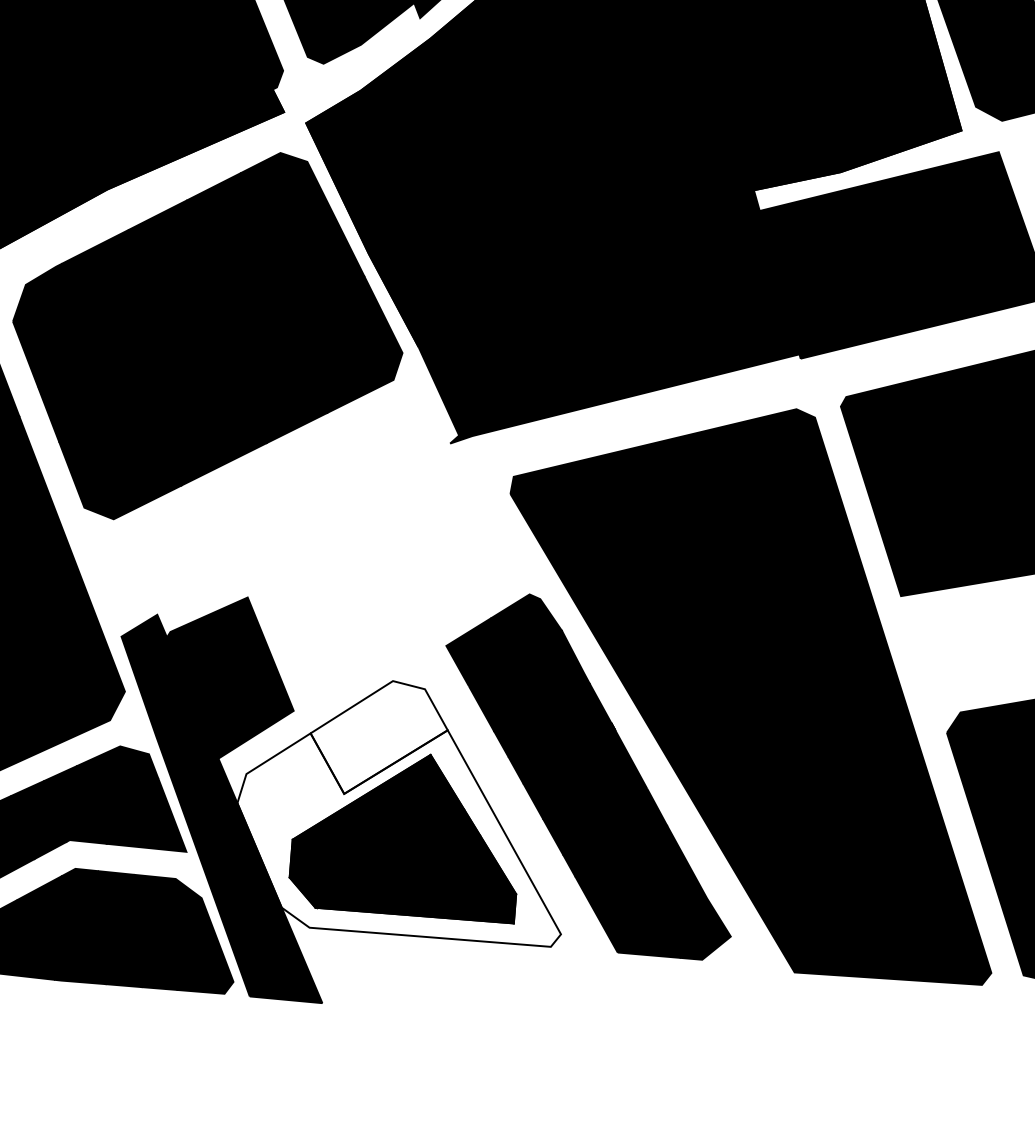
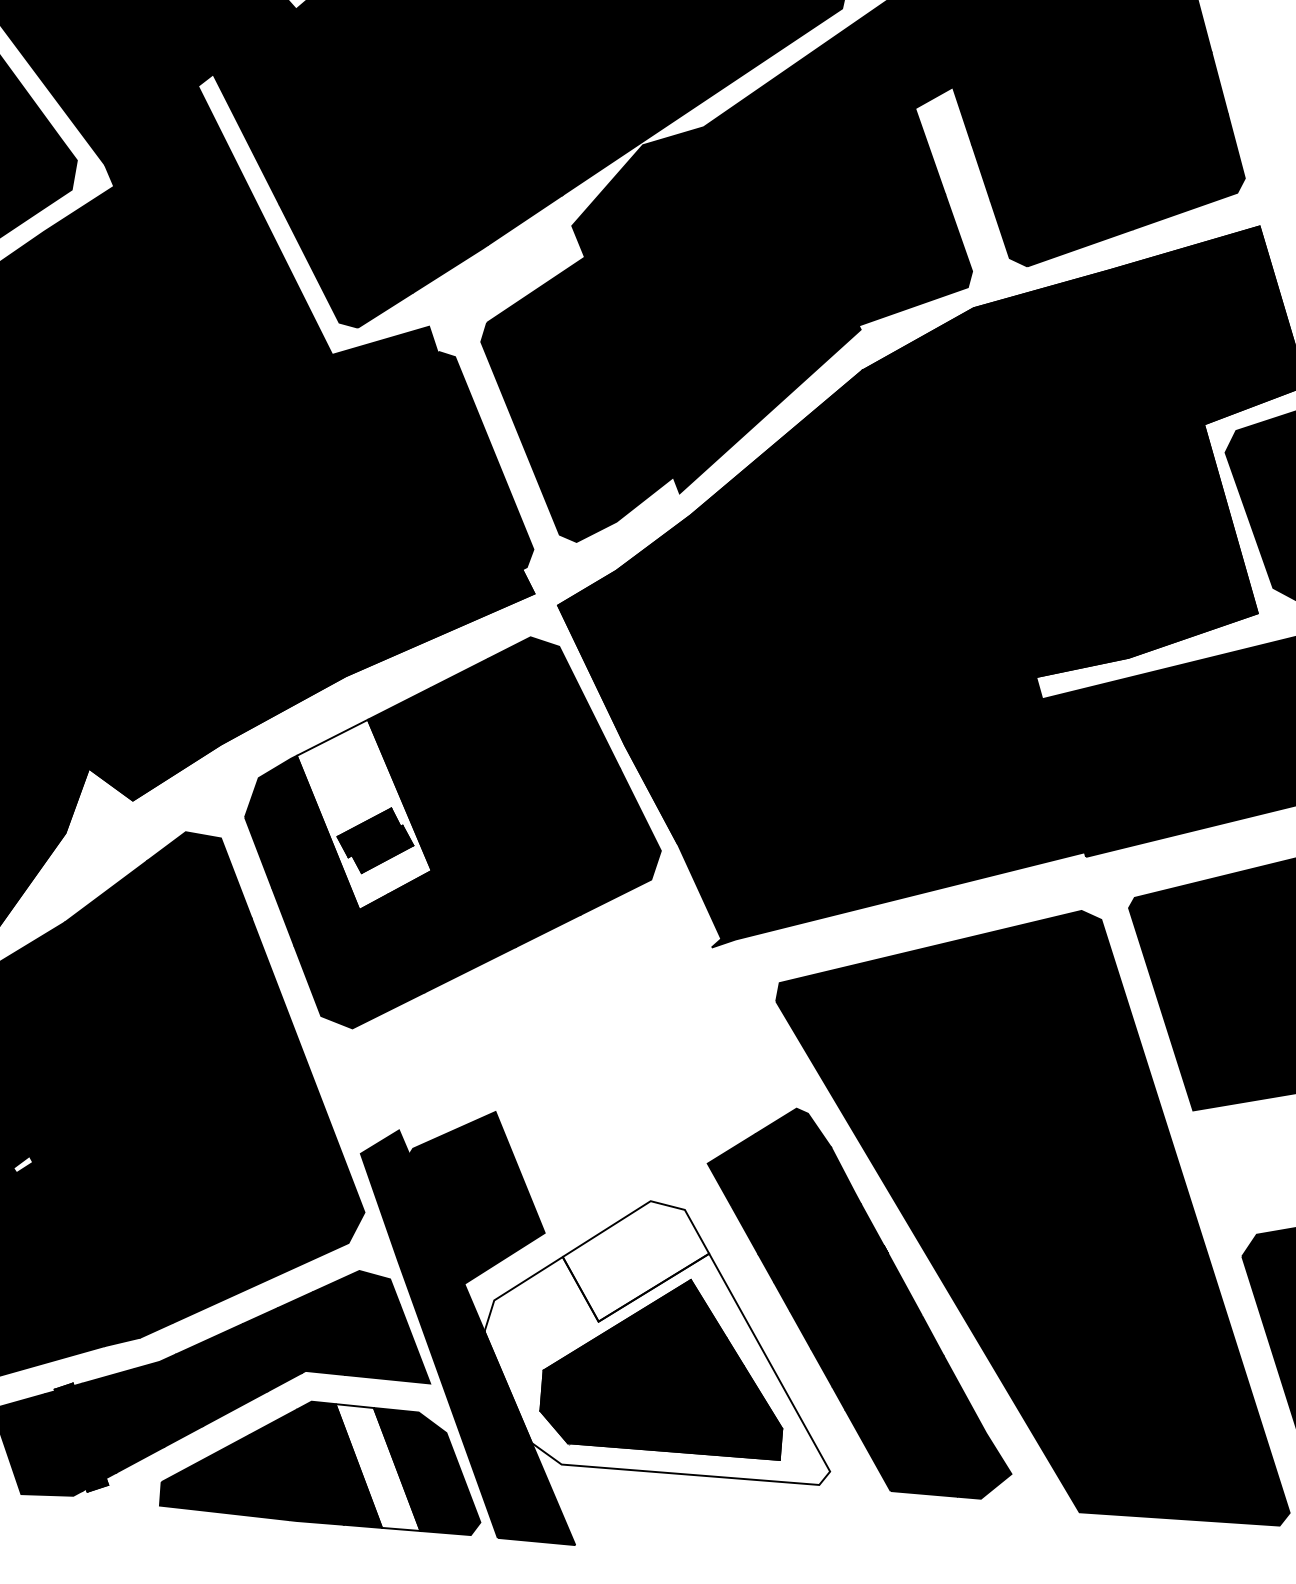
fill: (124, 318) -> (363, 814), removed
fill: (137, 930) -> (377, 1467), removed

